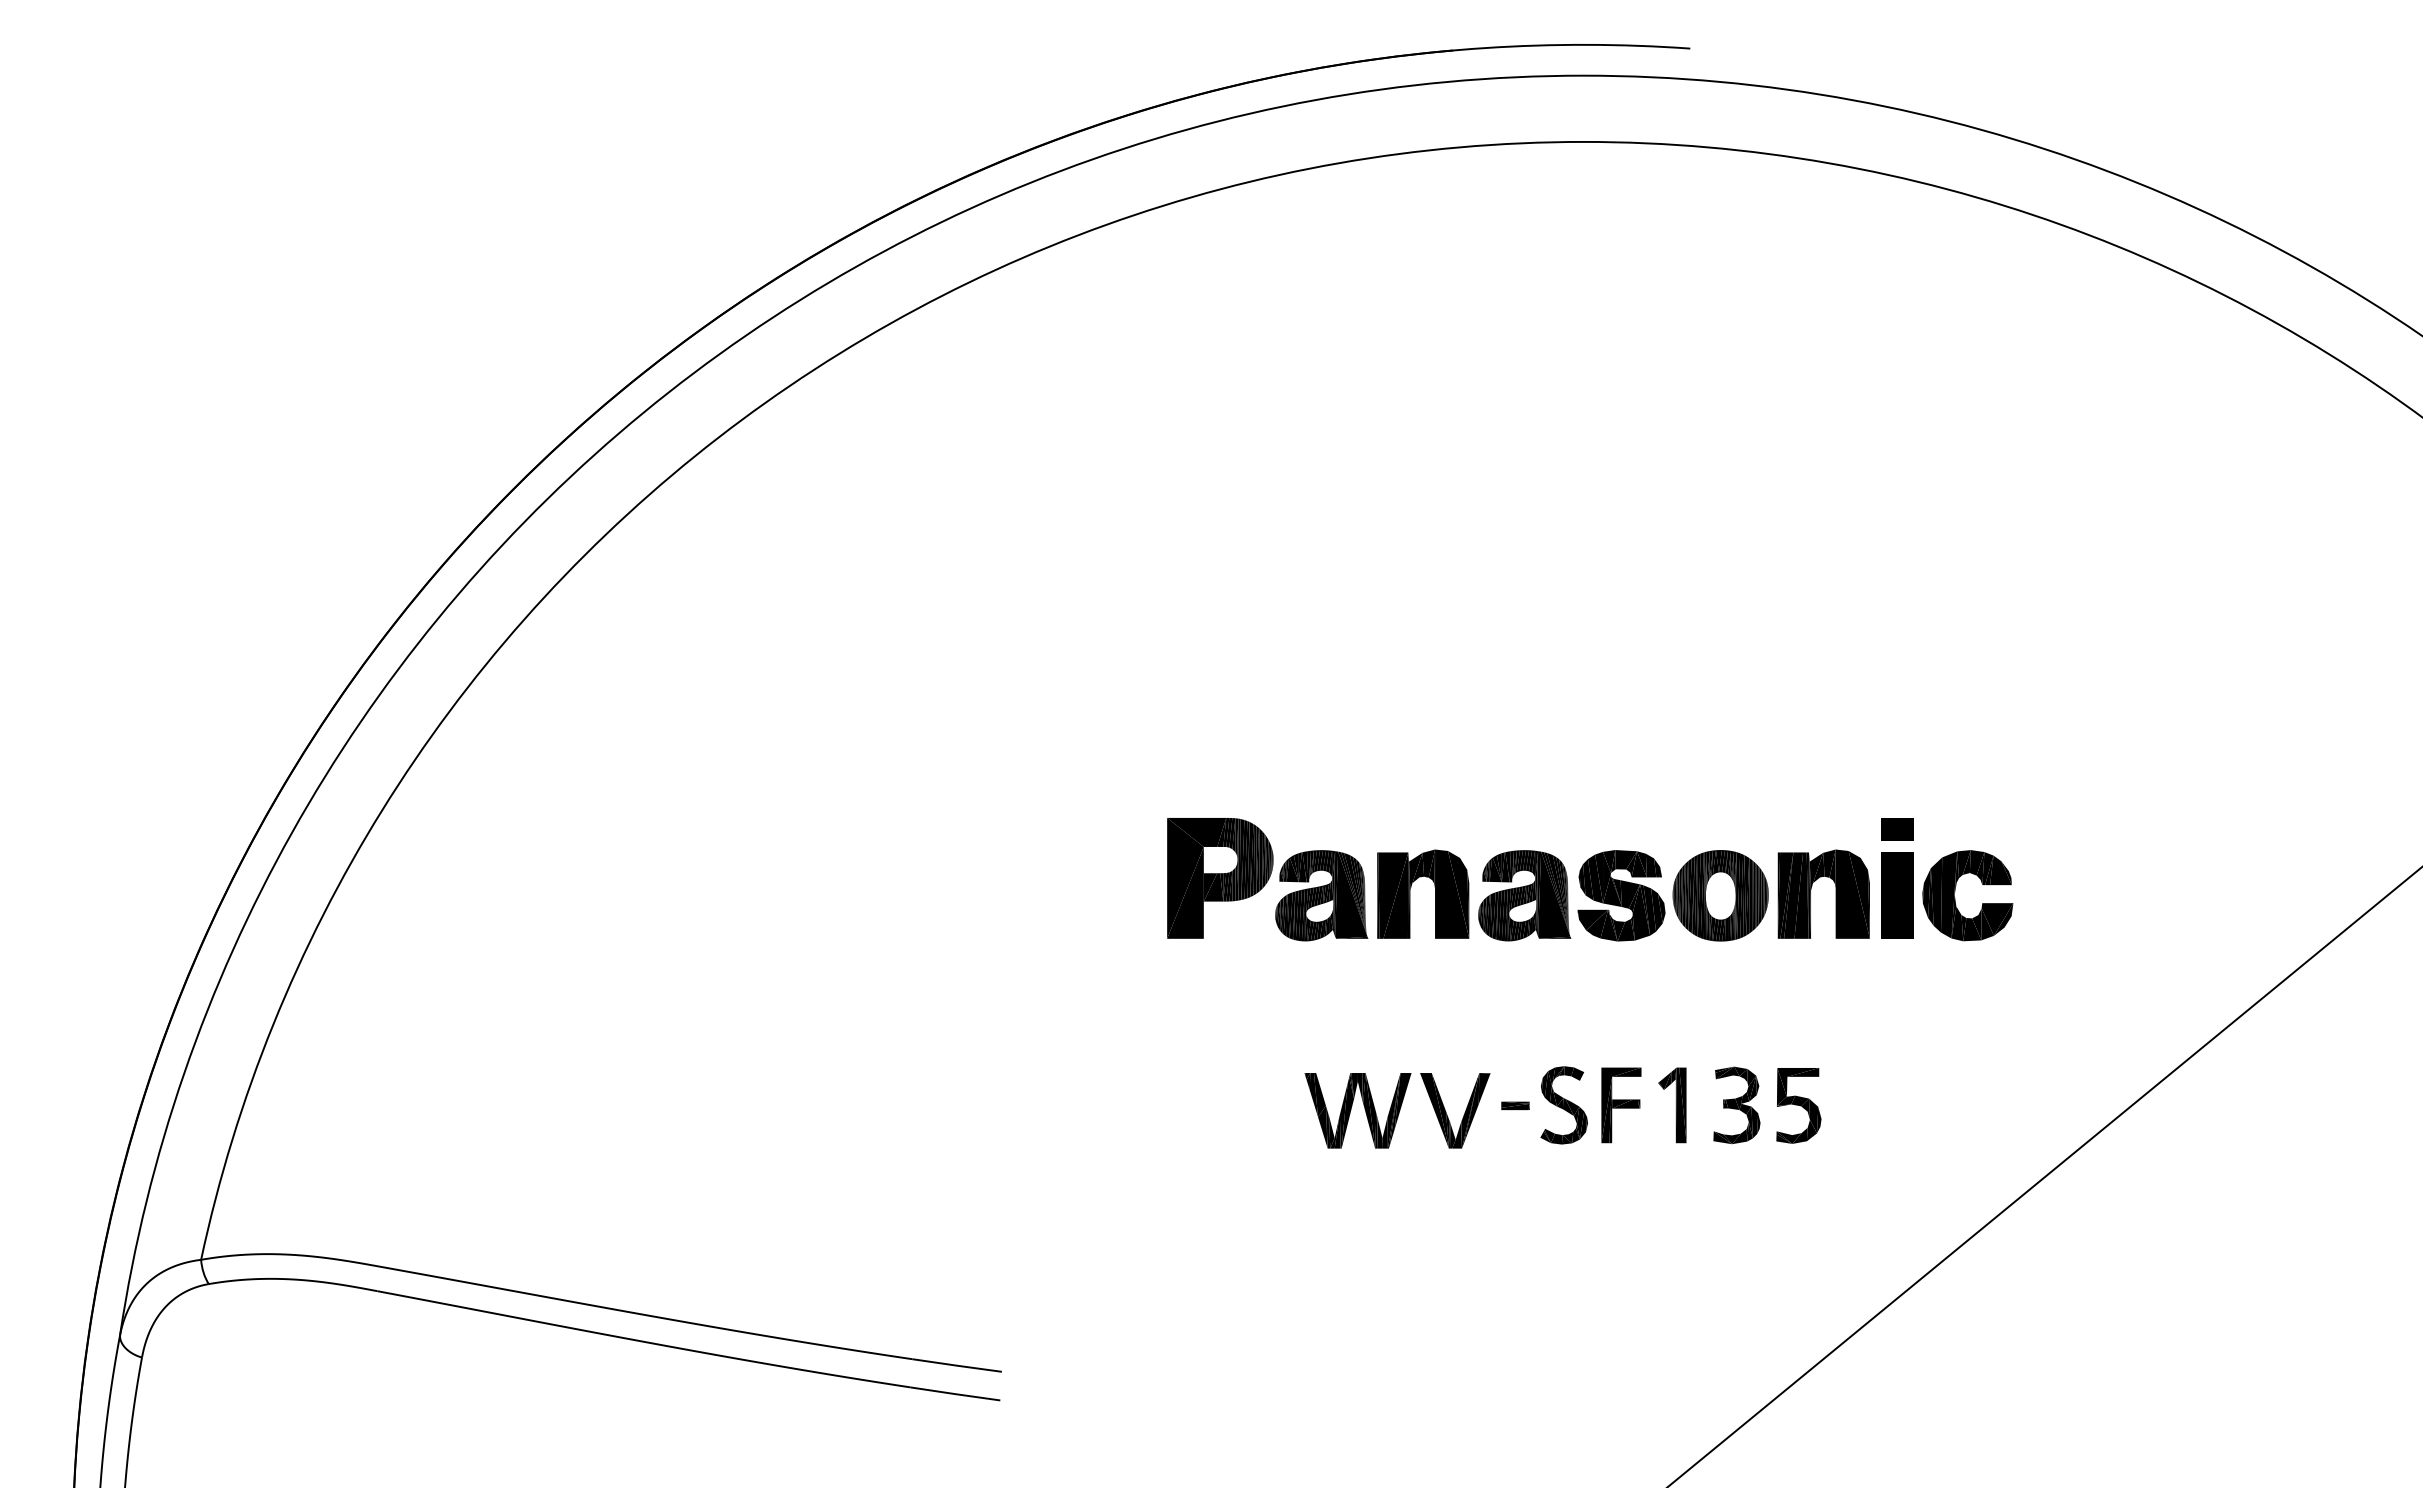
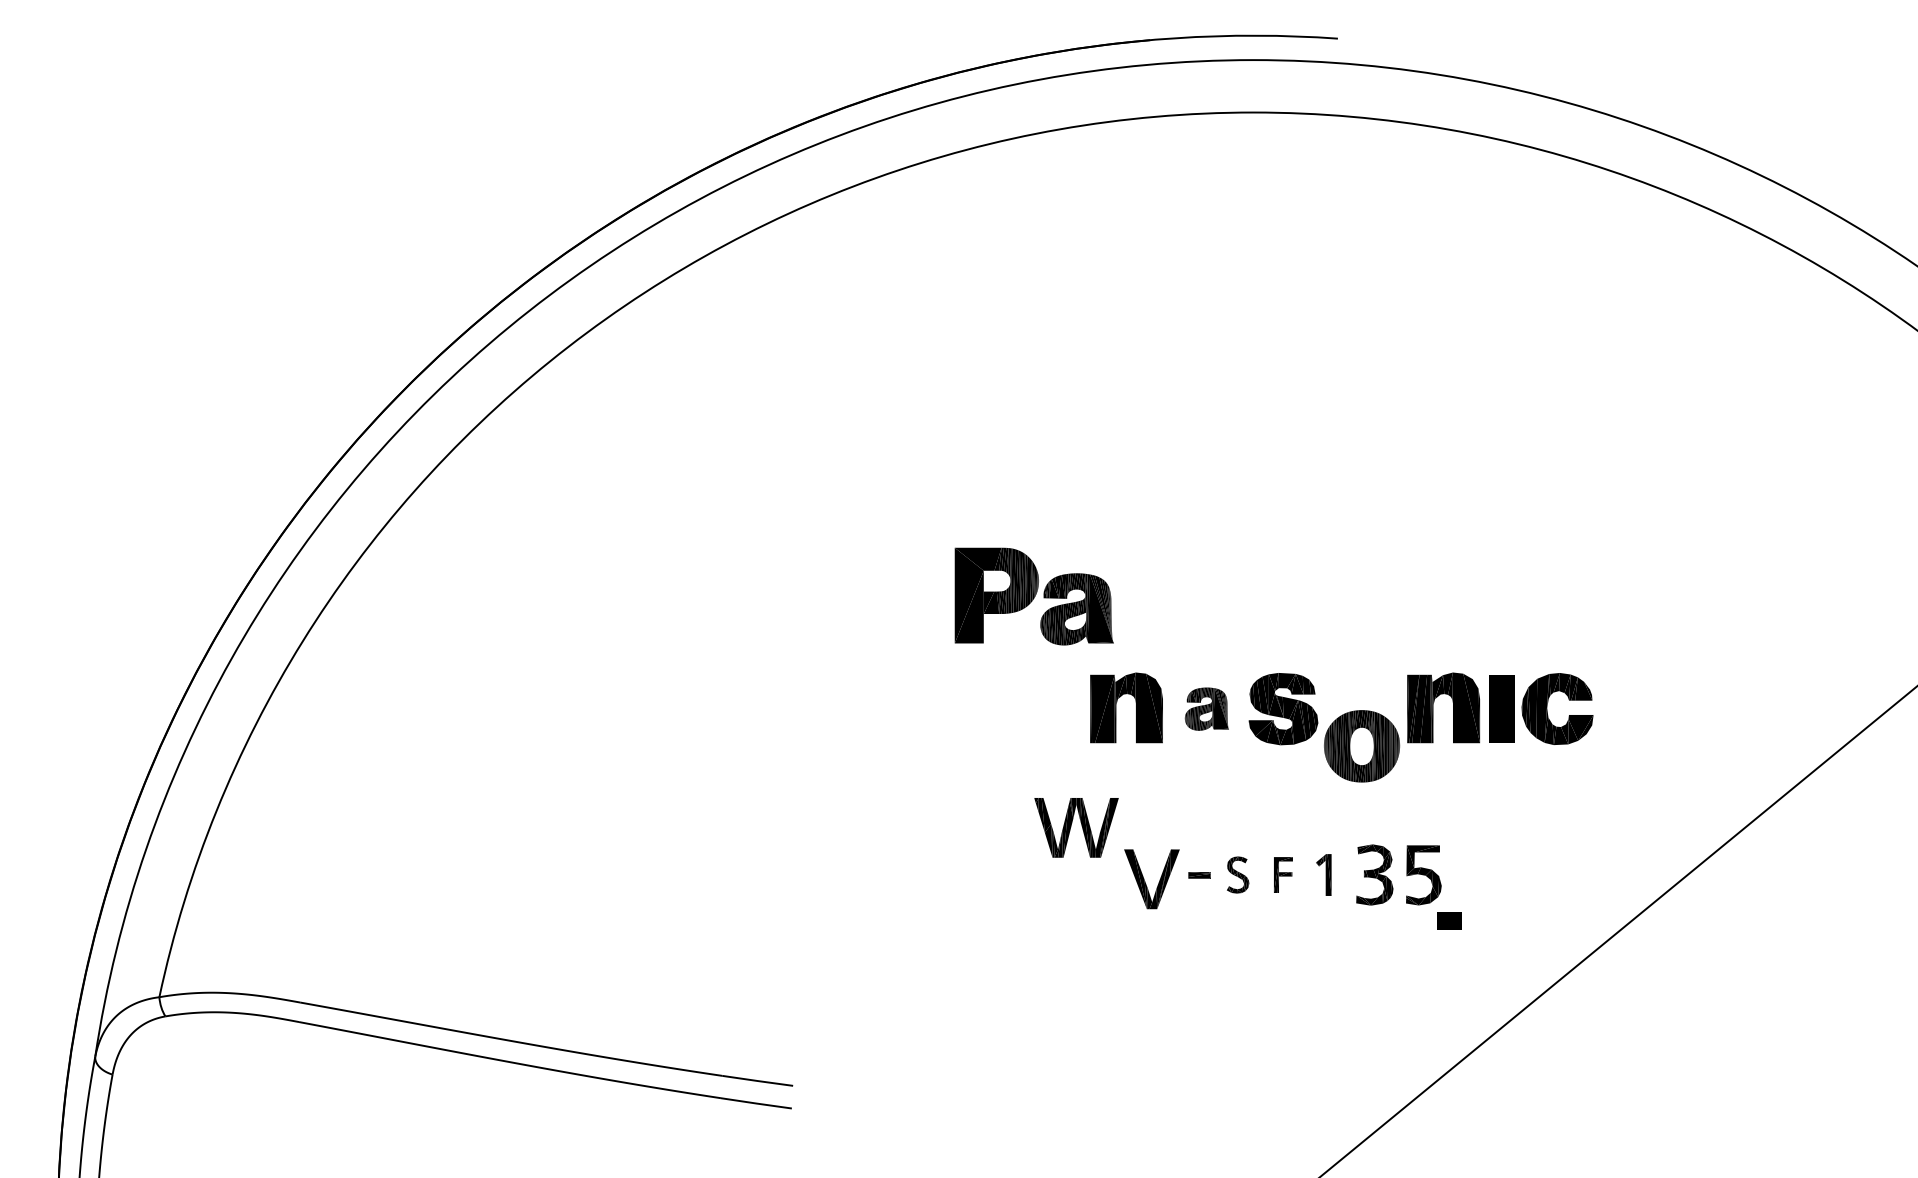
part: (1897, 829) -> (1449, 920), moved
part: (1267, 879) -> (1034, 596), moved
part: (1524, 895) -> (1206, 708), size x0.6
part: (1720, 895) -> (1361, 746), moved
part: (1563, 1105) -> (1237, 875), size x0.6
part: (1621, 1105) -> (1283, 875), size x0.6
part: (1672, 1105) -> (1323, 875), size x0.7
part: (1357, 1110) -> (1076, 827), moved

